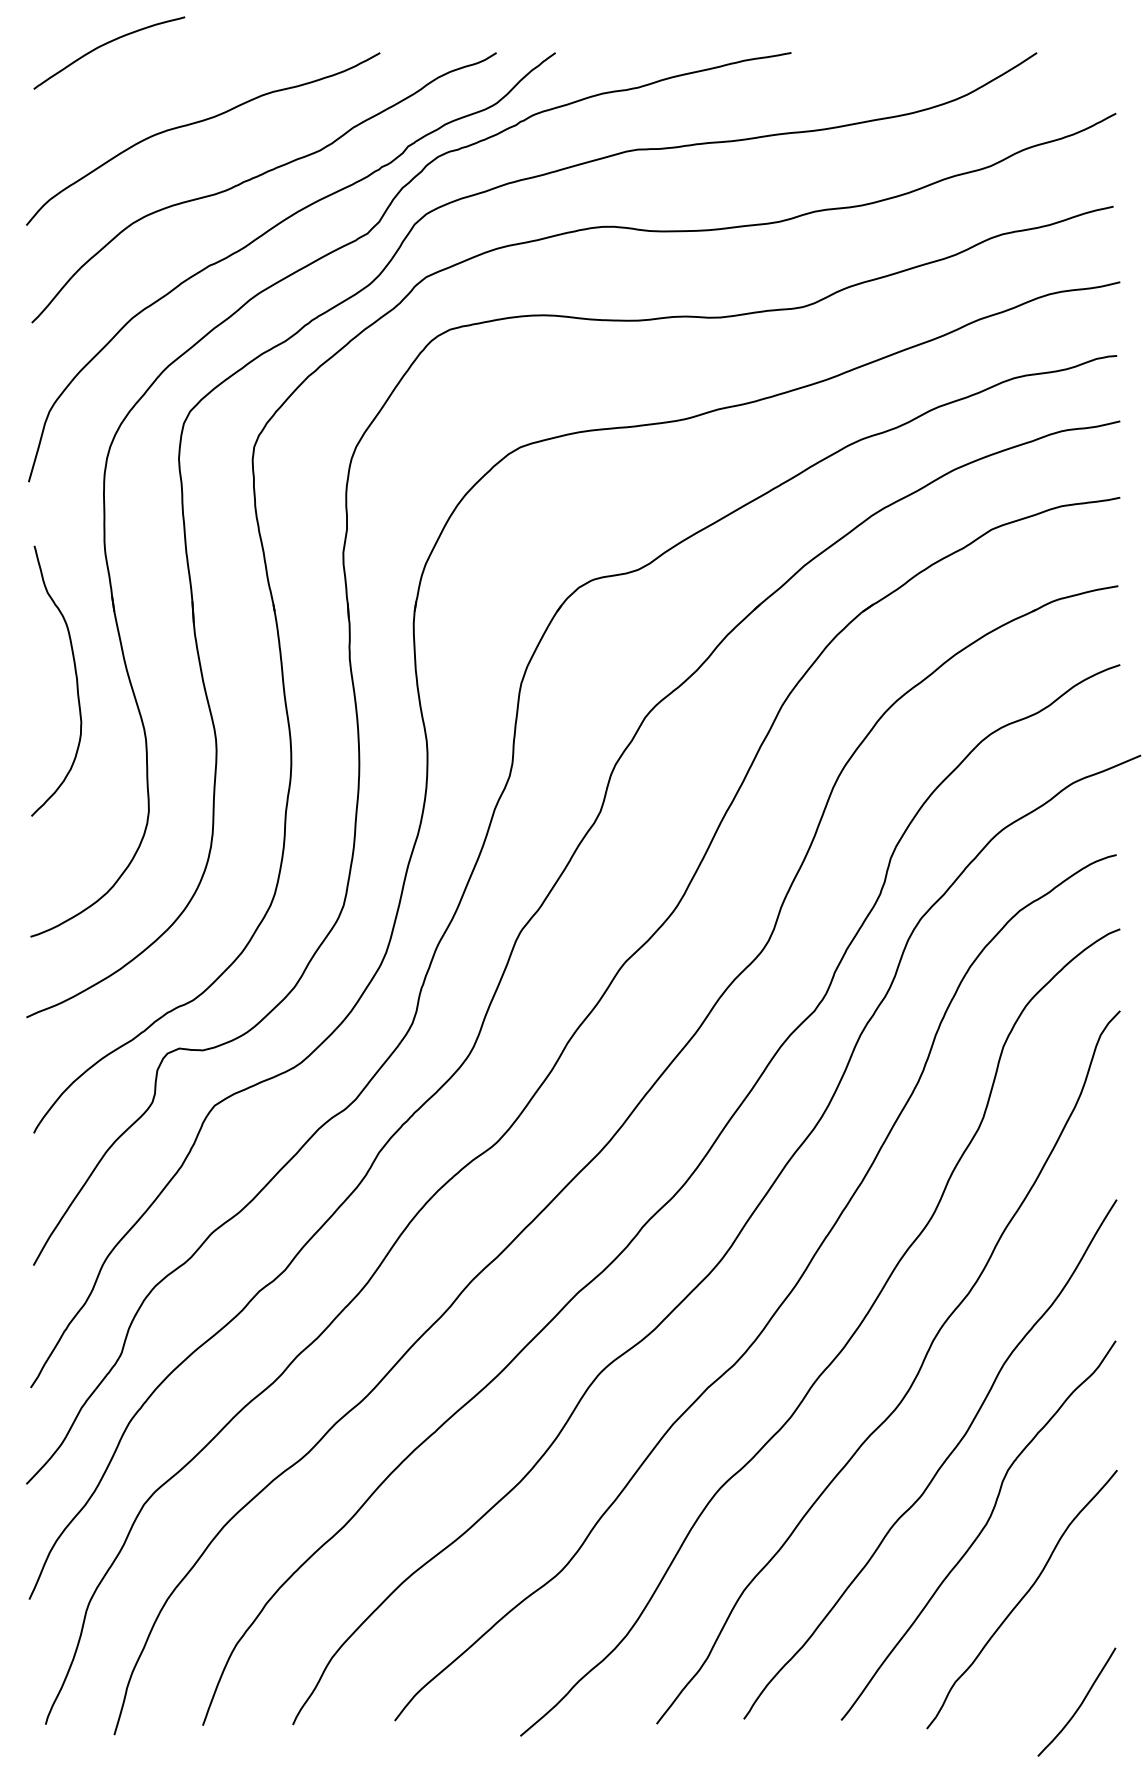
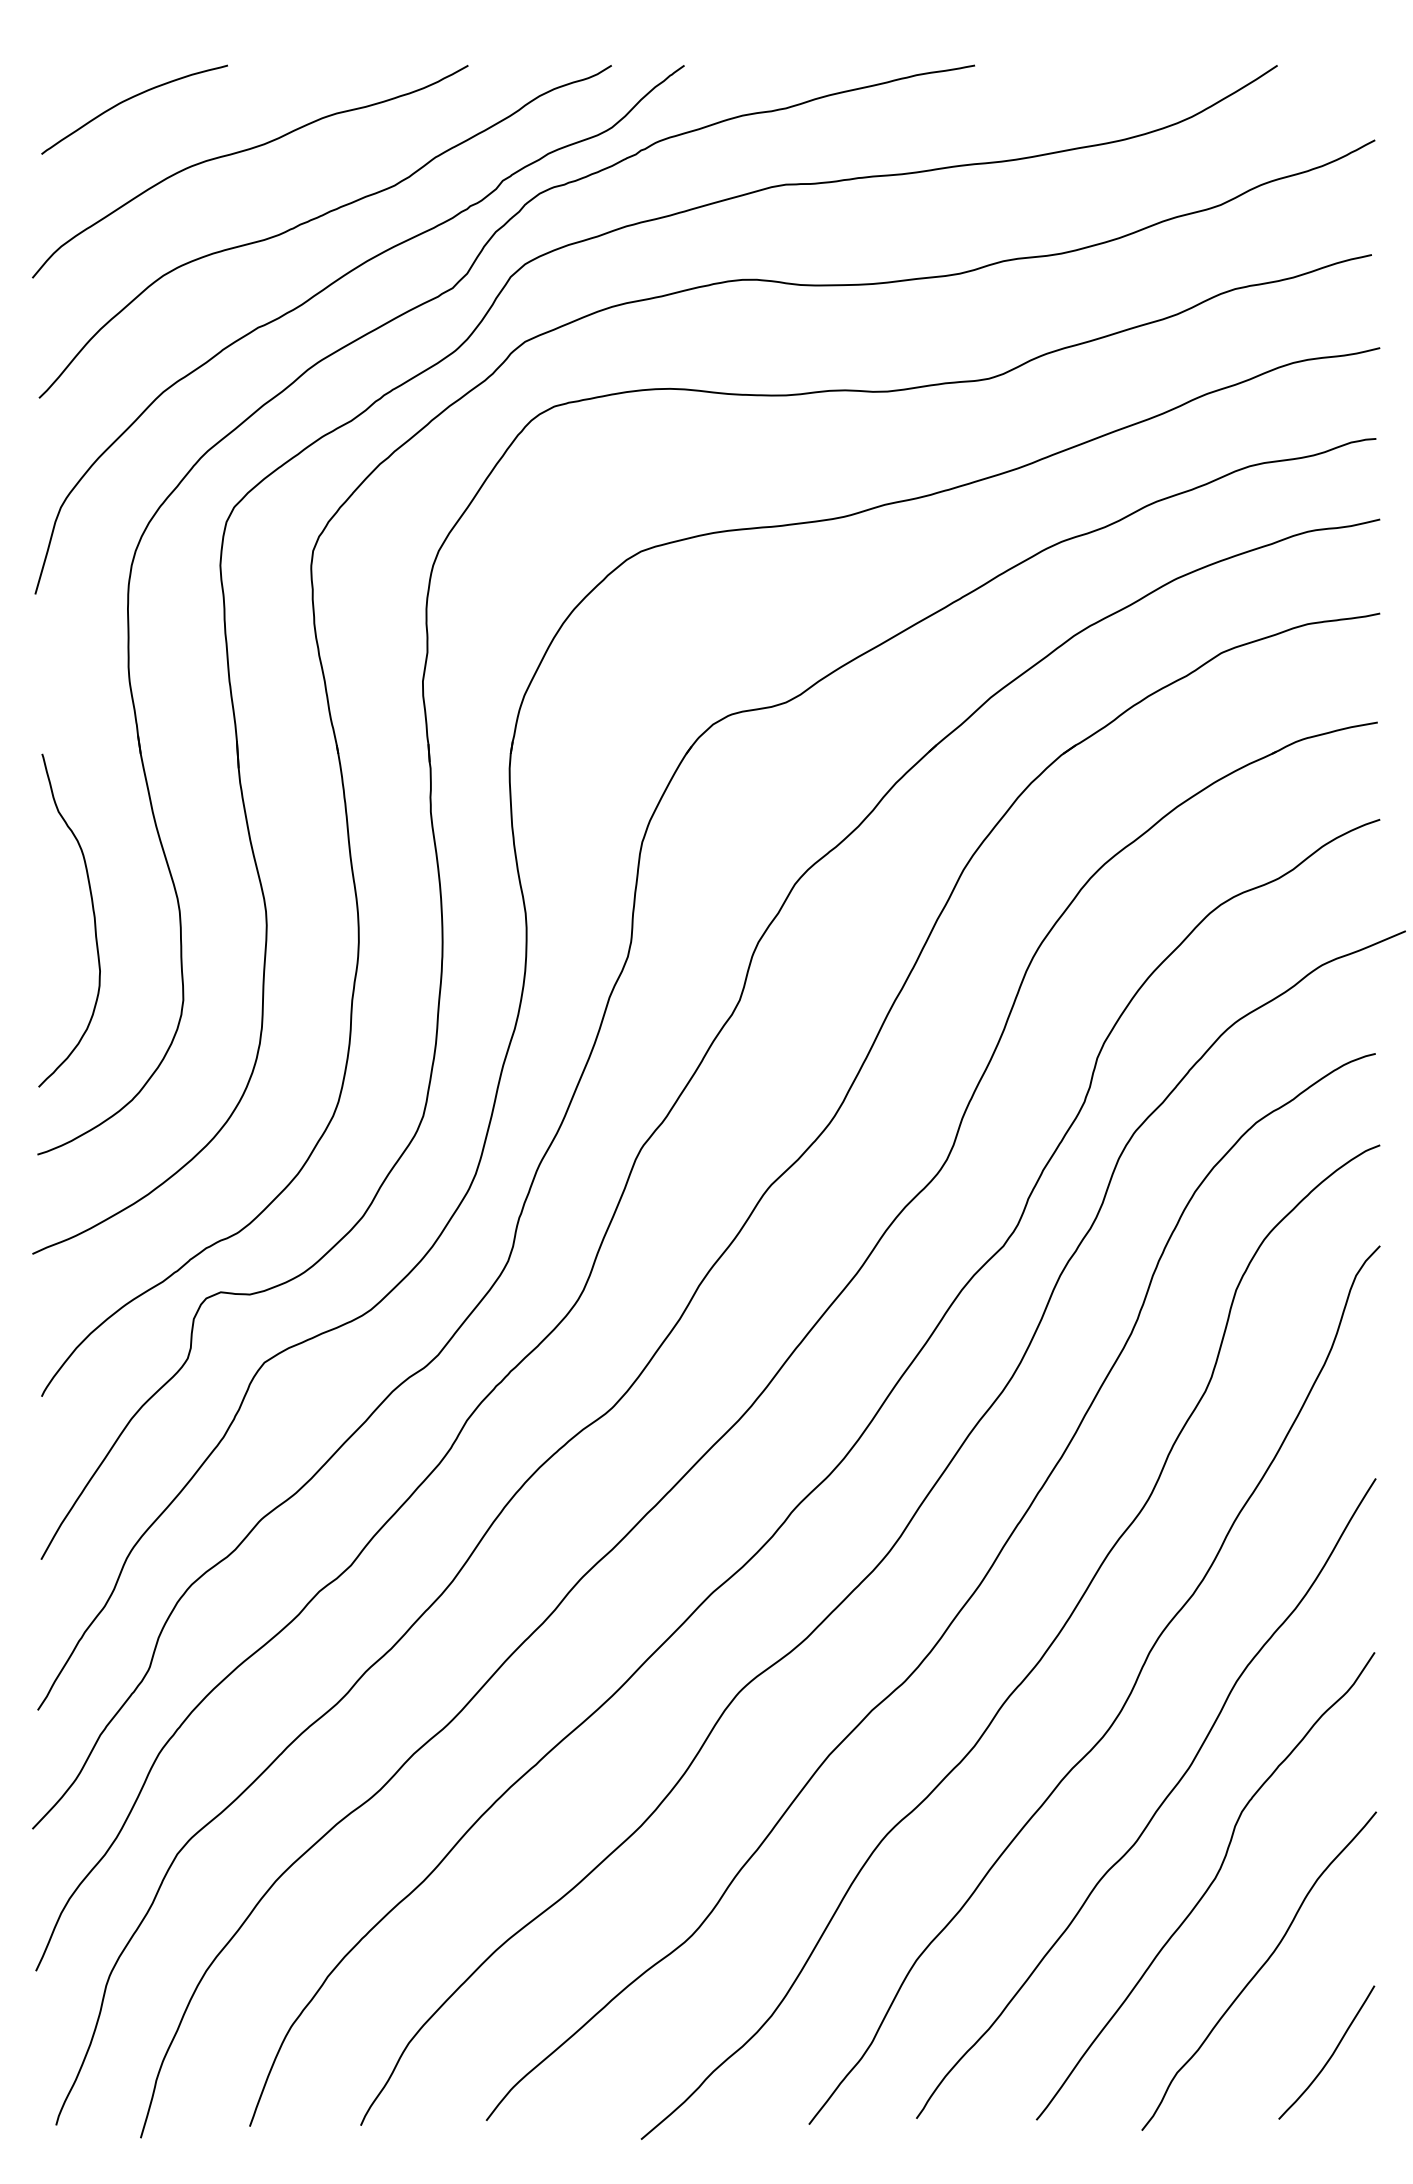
curve: (106, 44) -> (130, 99), moved
curve: (75, 679) -> (93, 918), moved
curve: (1080, 1703) -> (1331, 2054), moved

